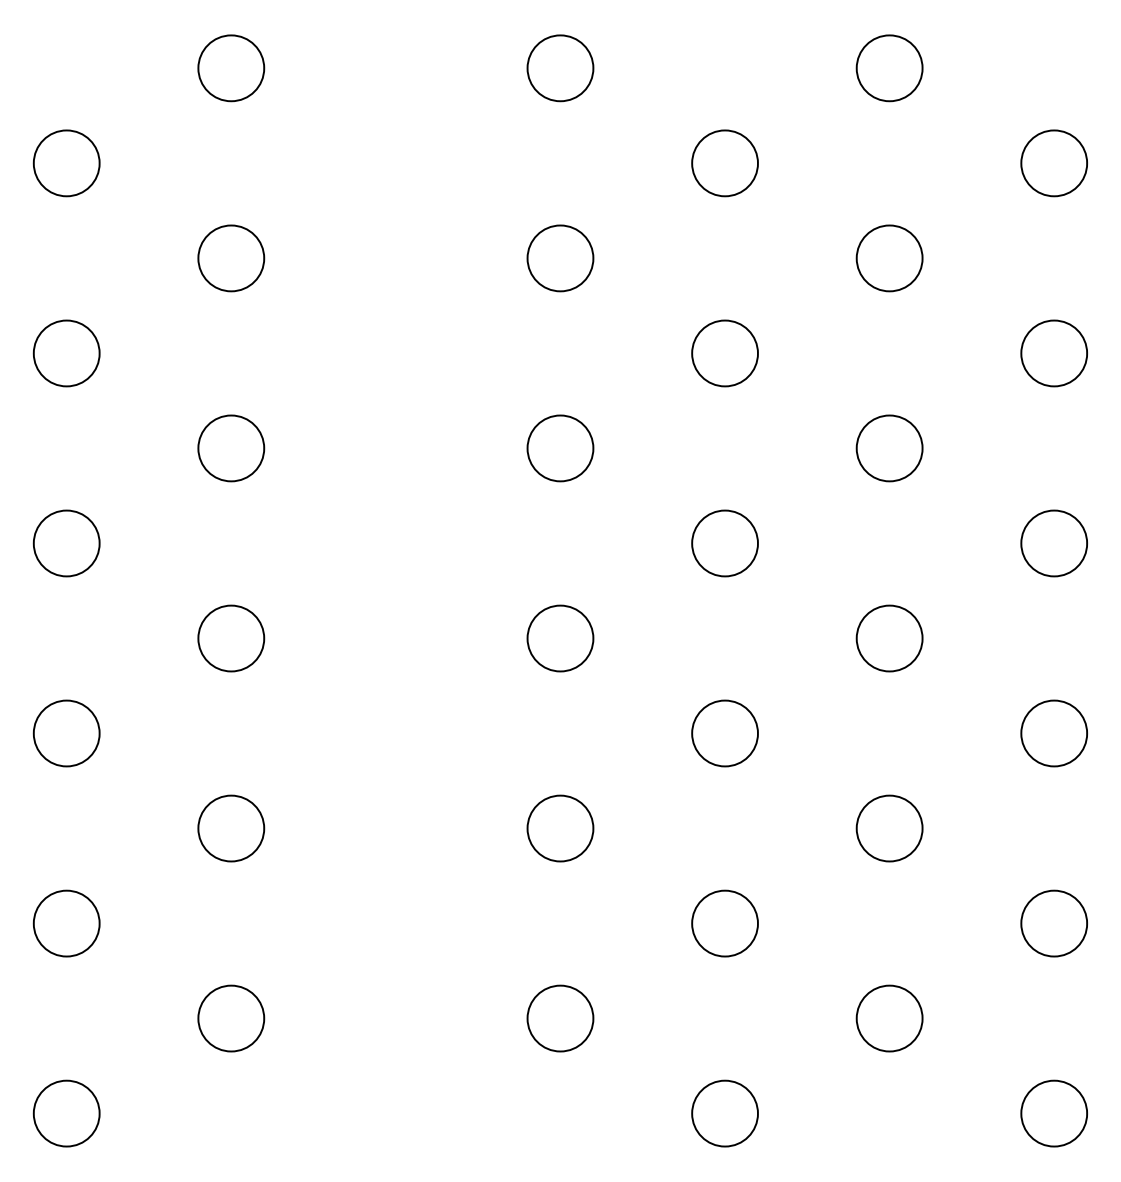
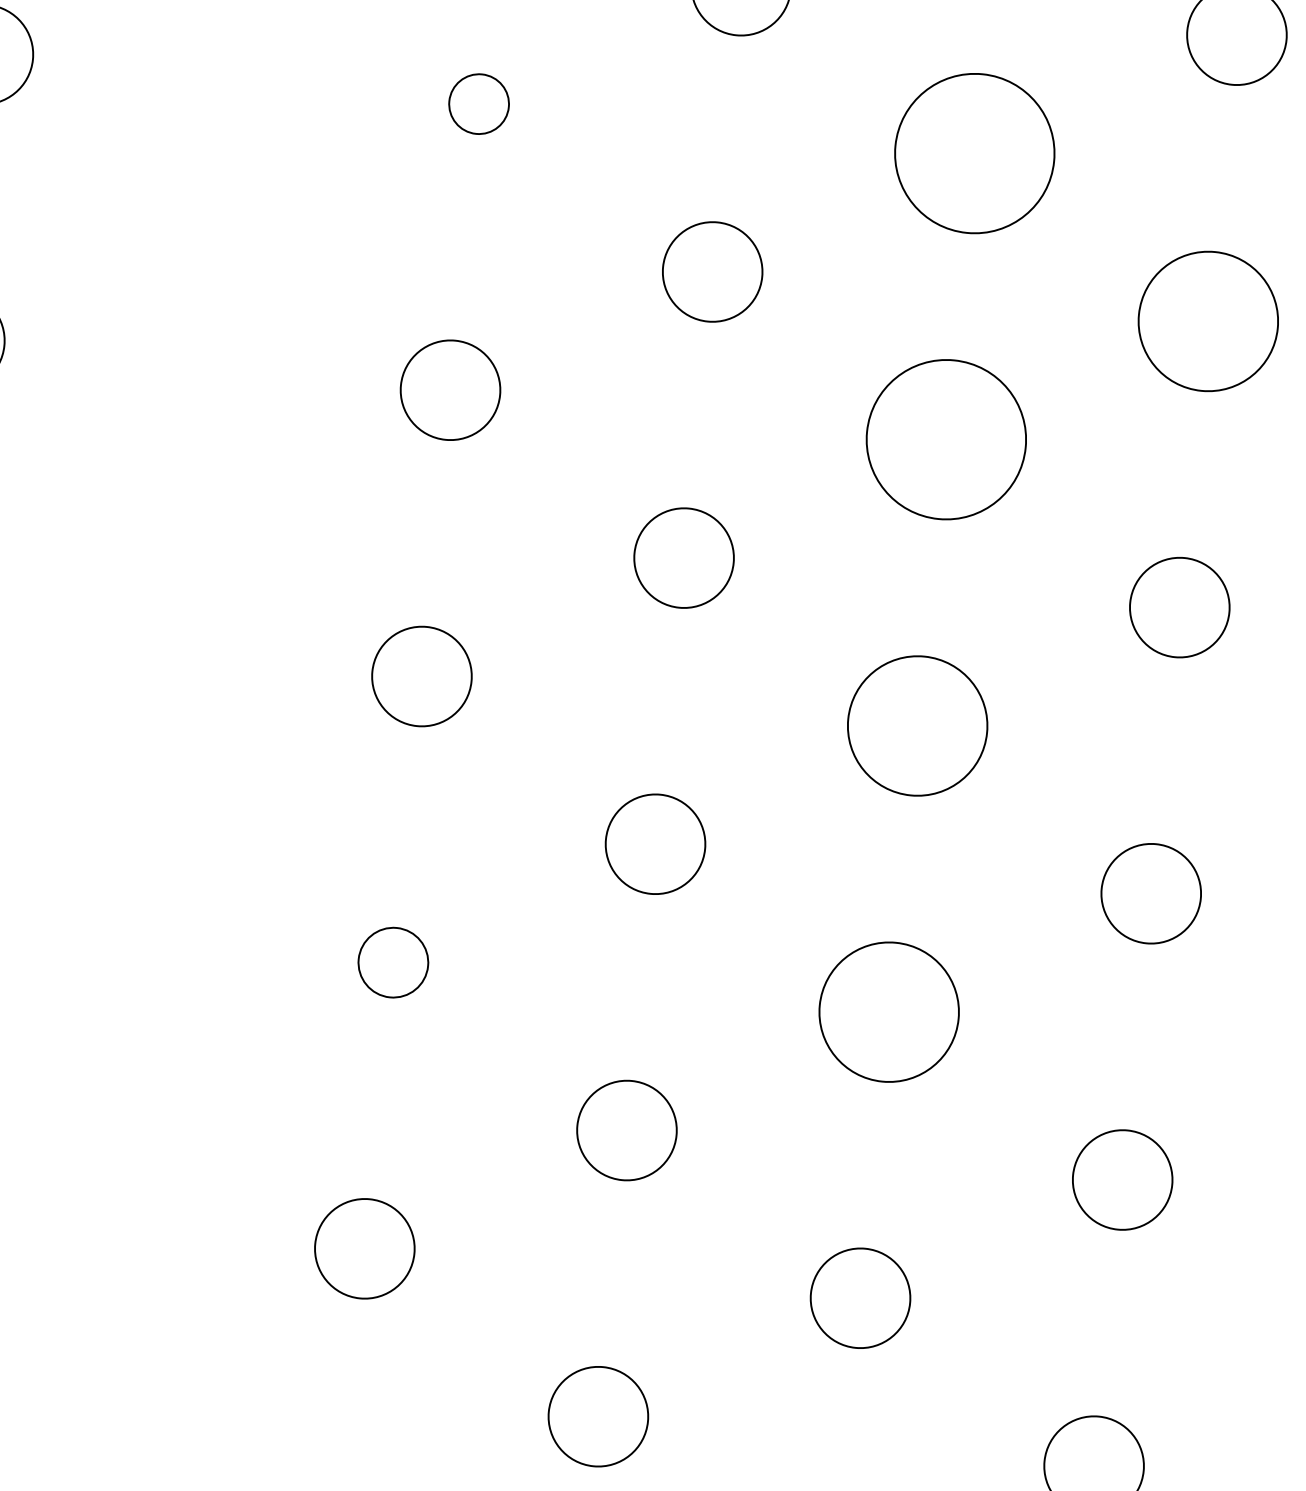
circle: (560, 258) -> (479, 104), size x0.6
circle: (889, 258) -> (974, 153), size x1.6
circle: (1054, 353) -> (1208, 321), size x1.4
circle: (889, 448) -> (946, 439), size x1.6
circle: (889, 638) -> (917, 725), size x1.4
circle: (560, 828) -> (393, 962), size x0.7
circle: (889, 828) -> (888, 1012), size x1.4

